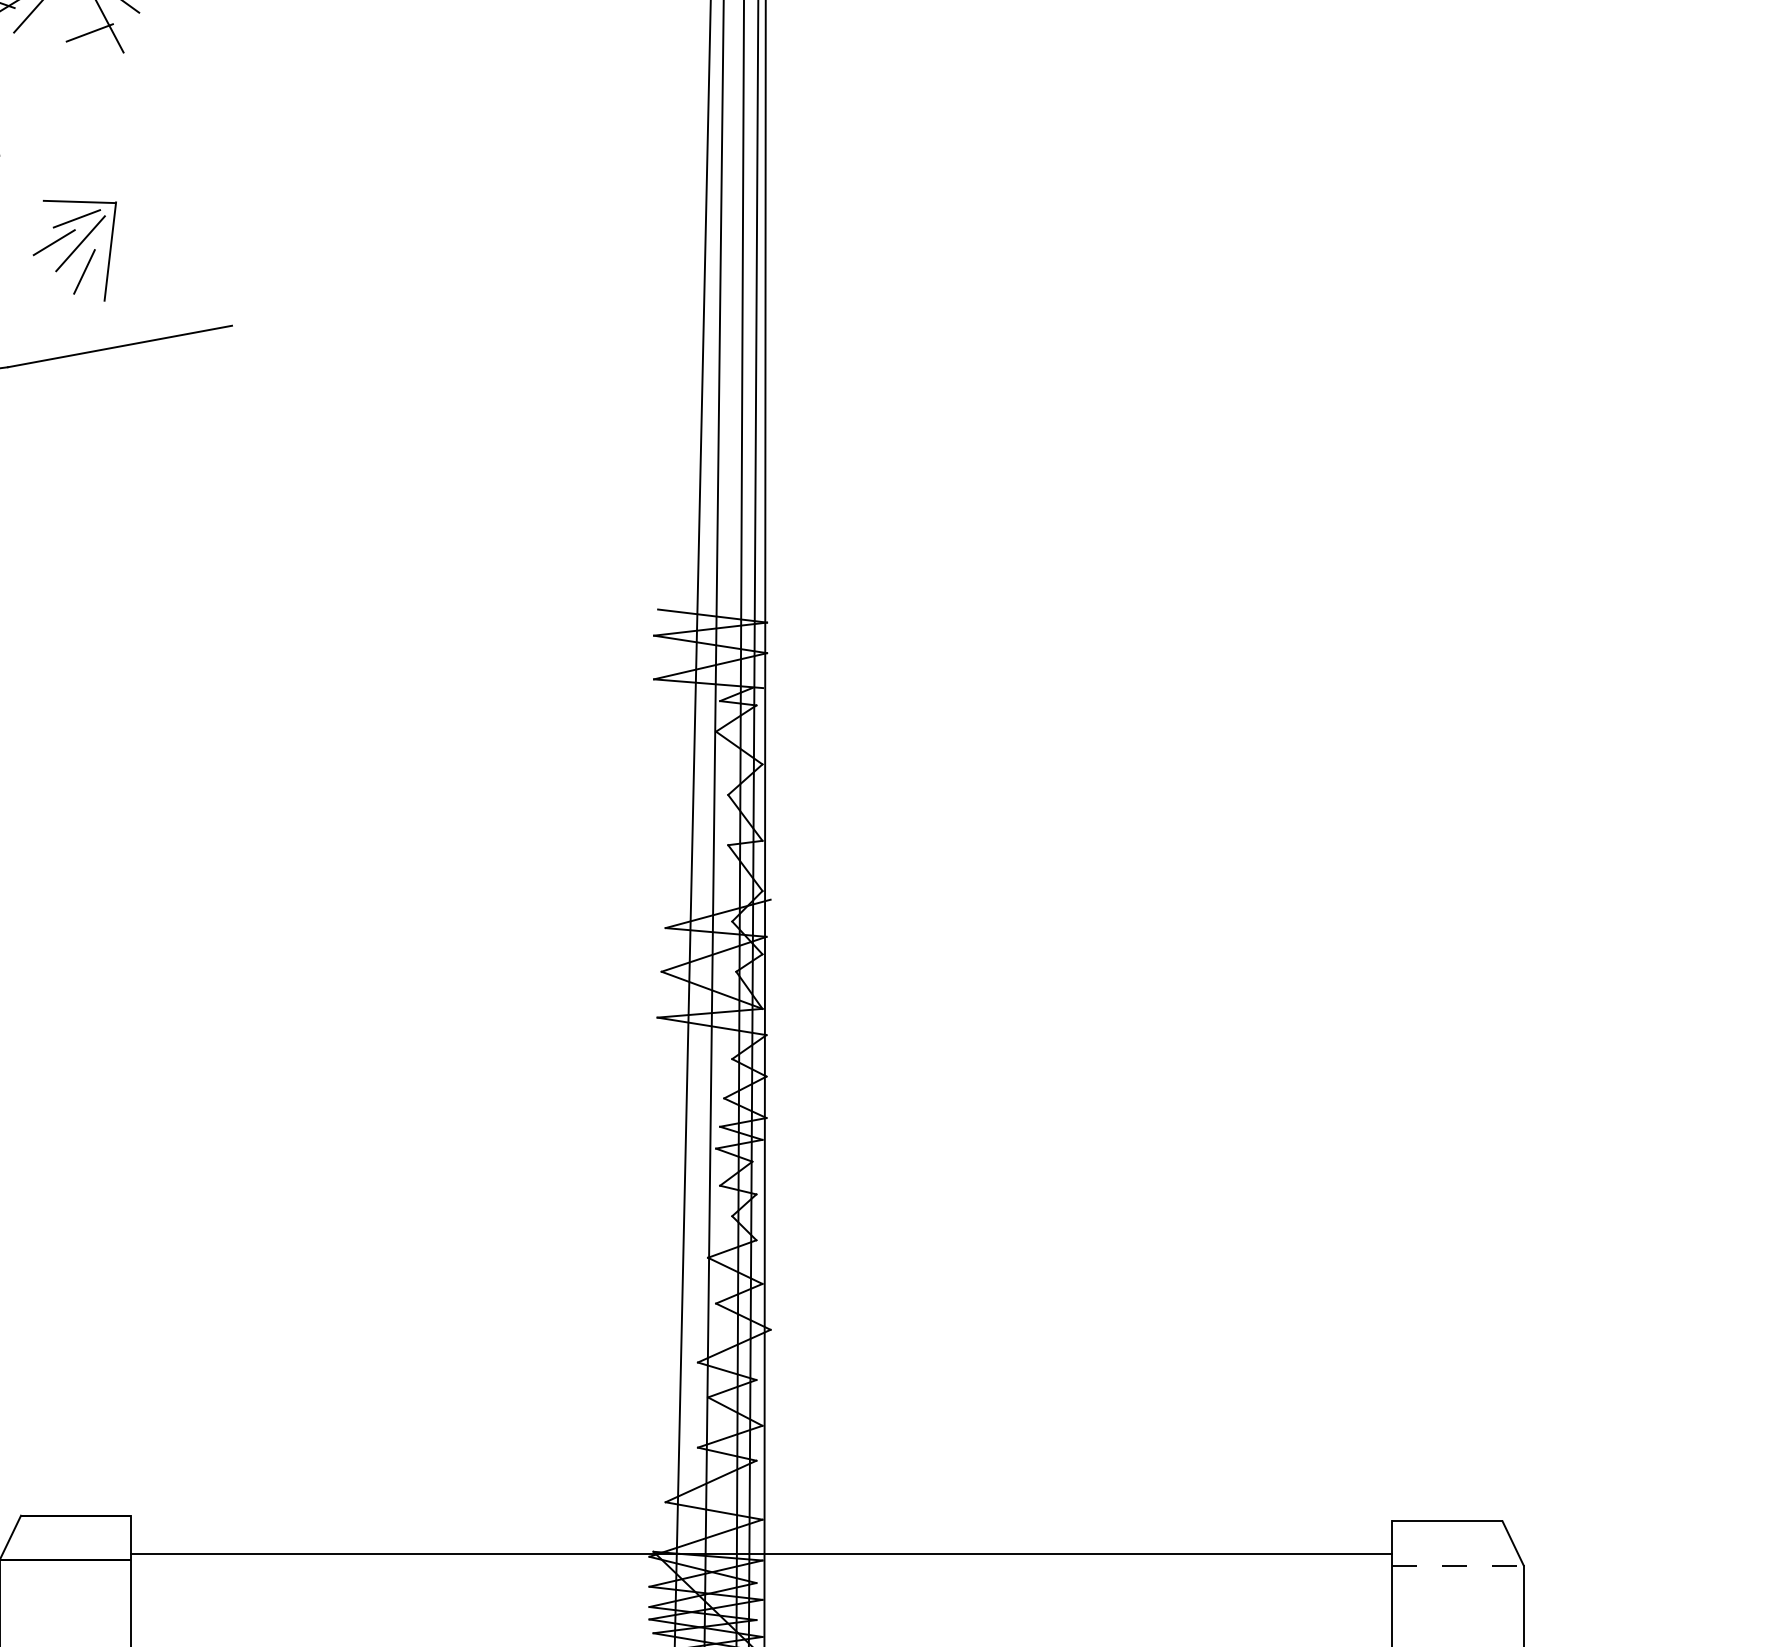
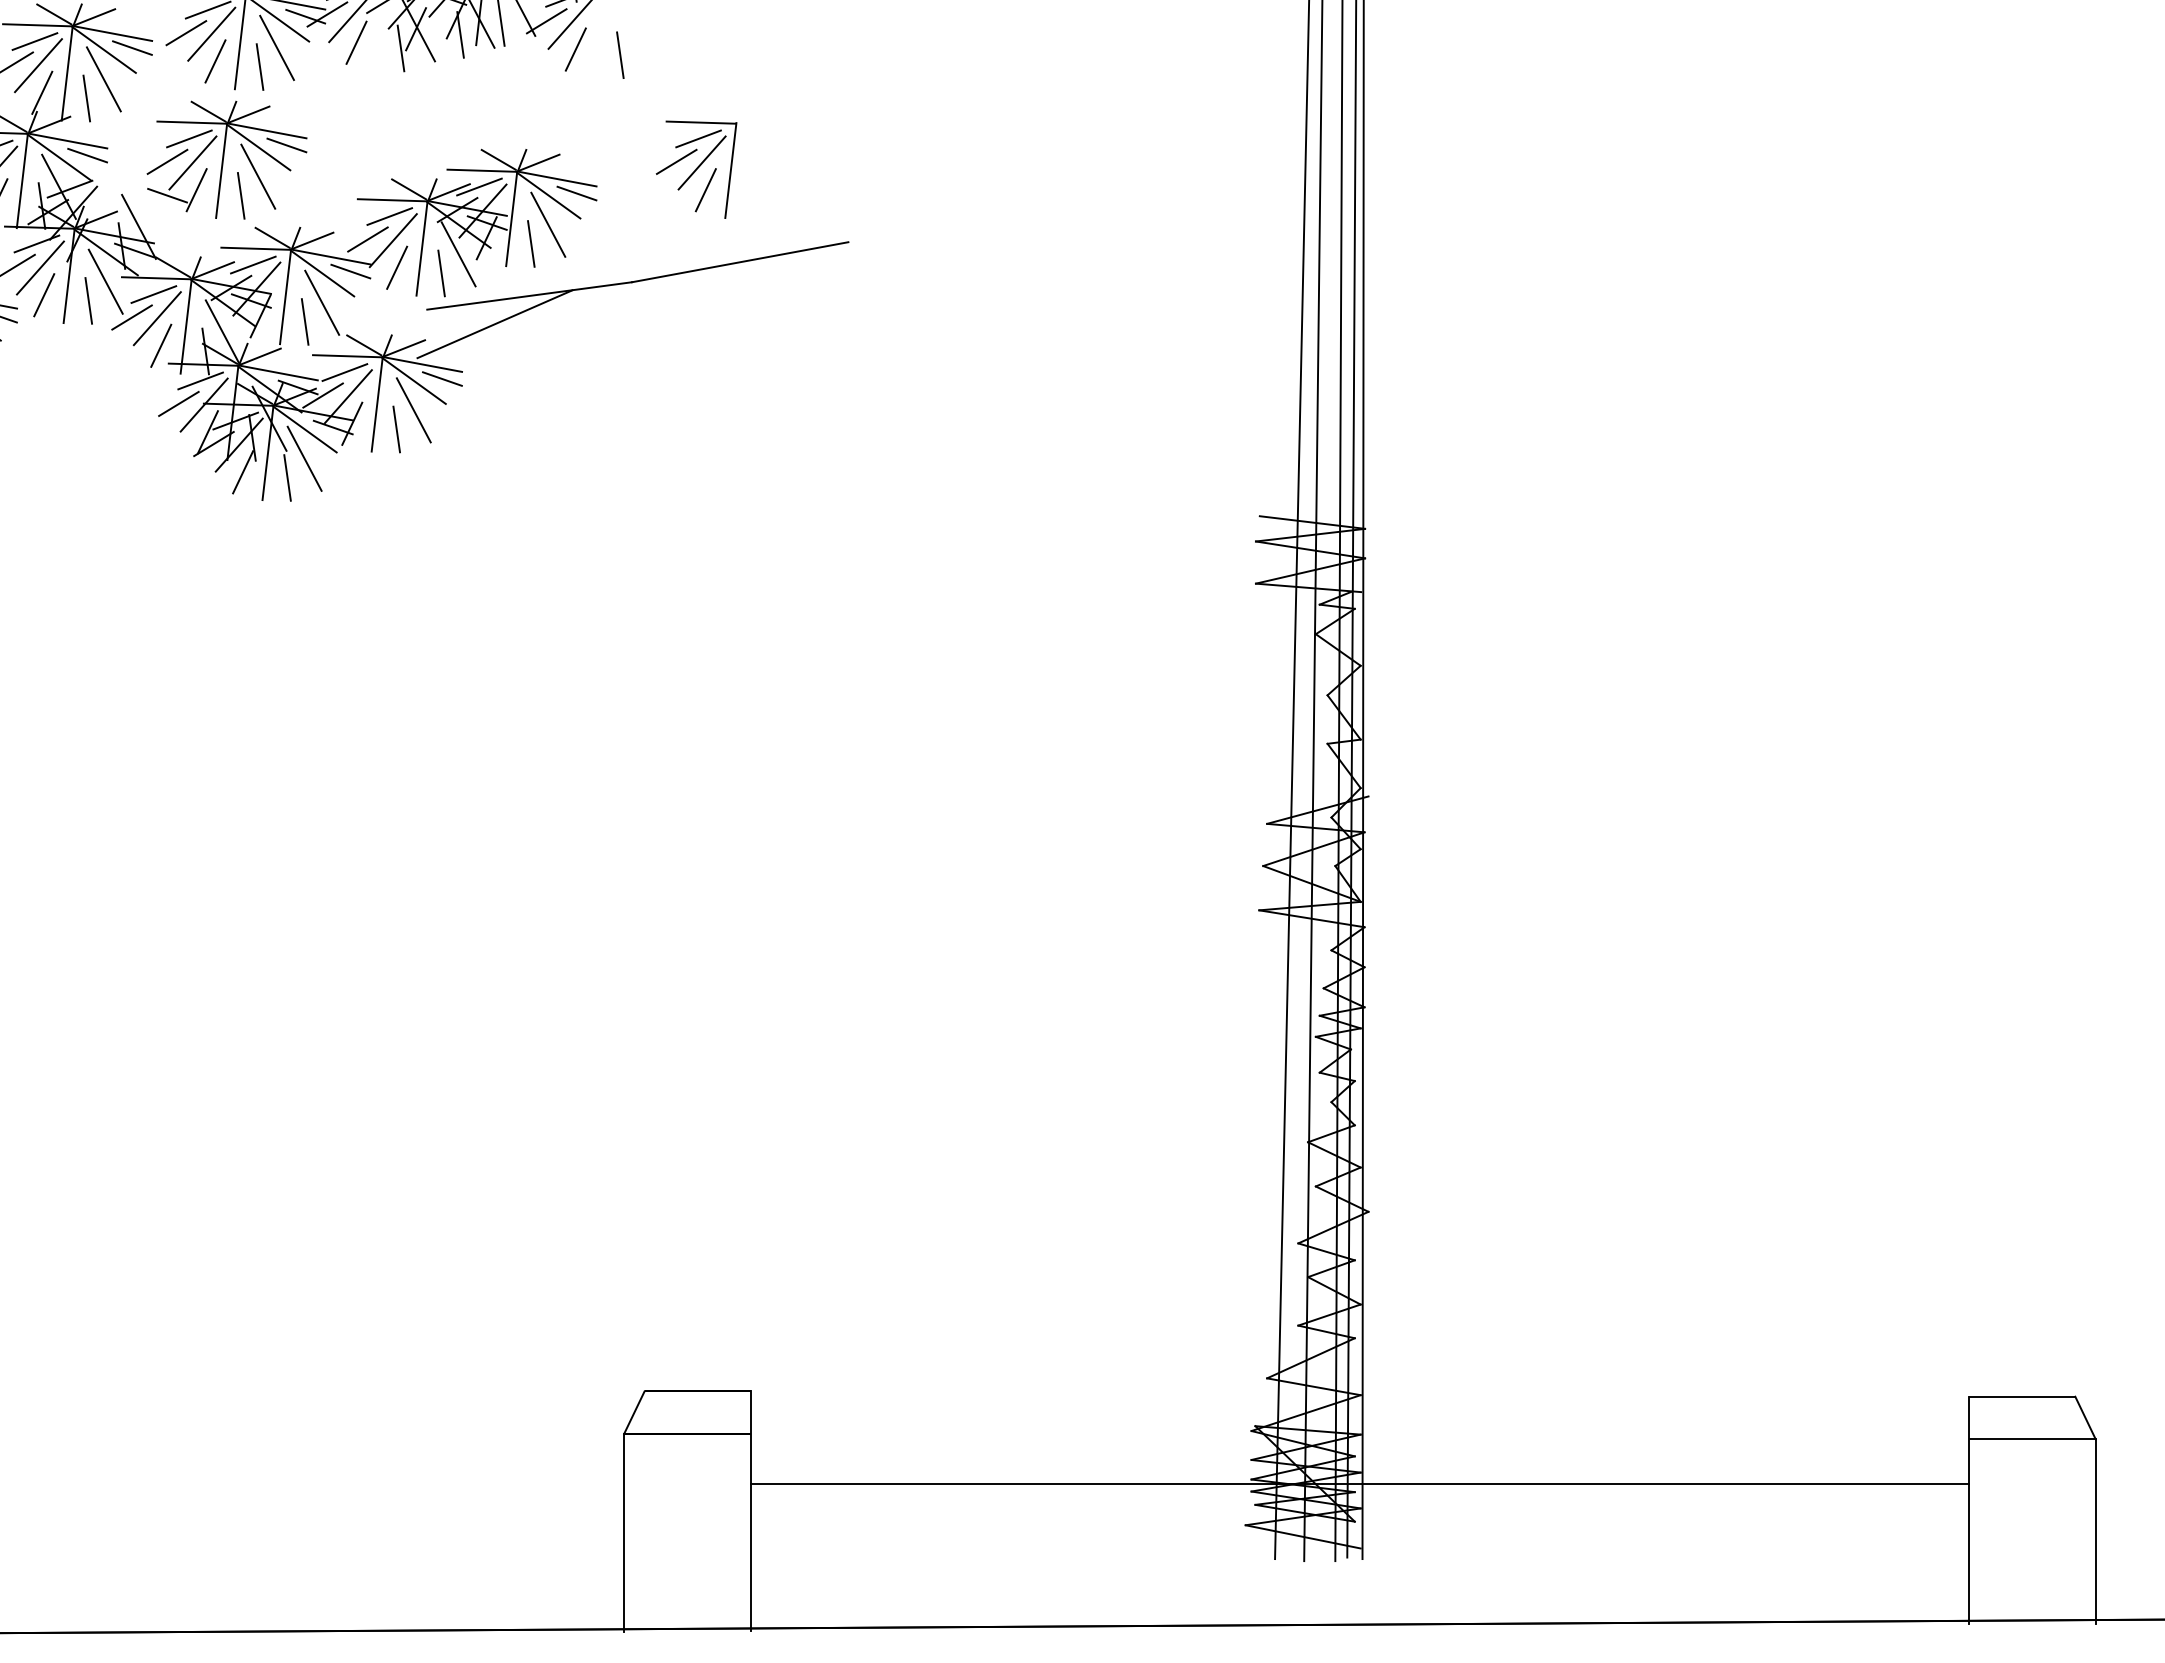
line: (761, 1554) -> (1359, 1483), moved
line: (1458, 1565) -> (2032, 1439), dashed -> solid

